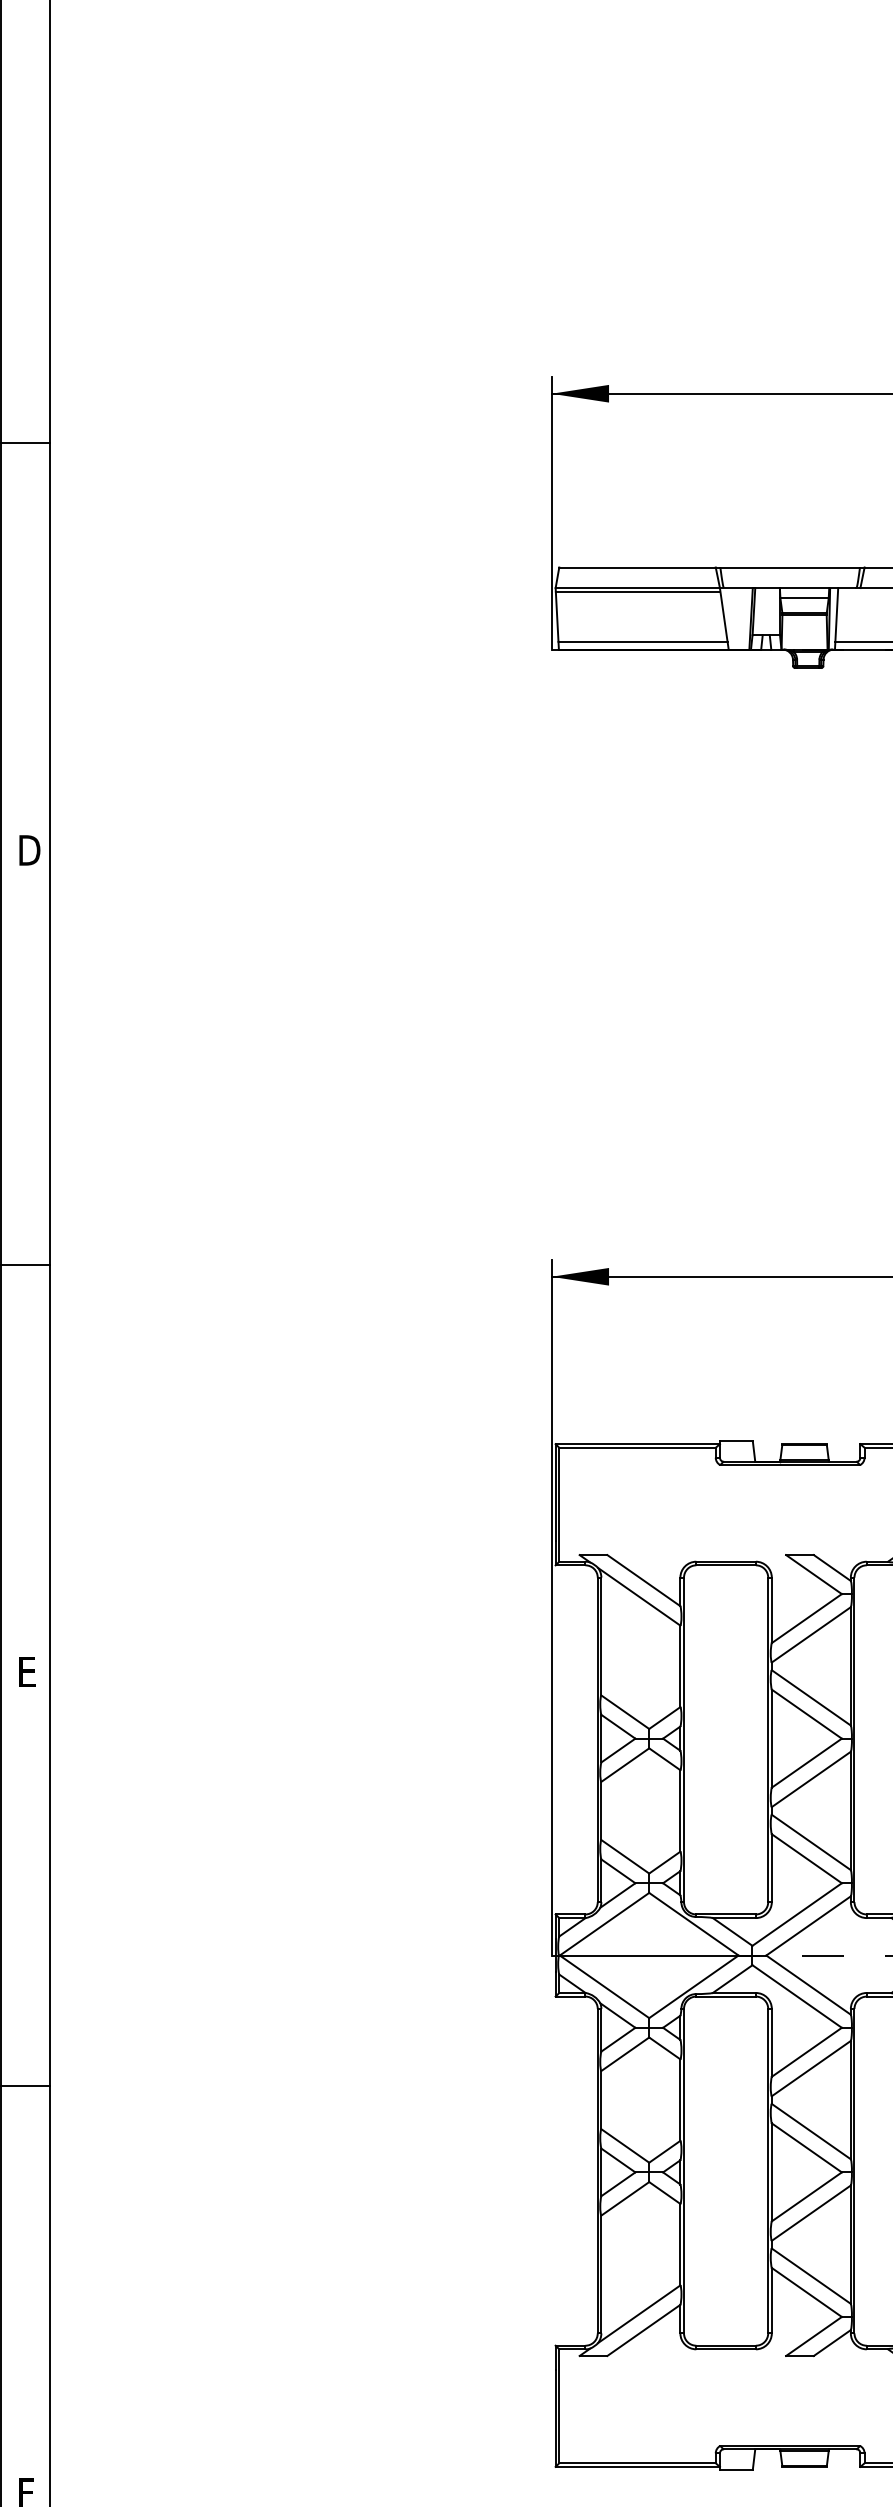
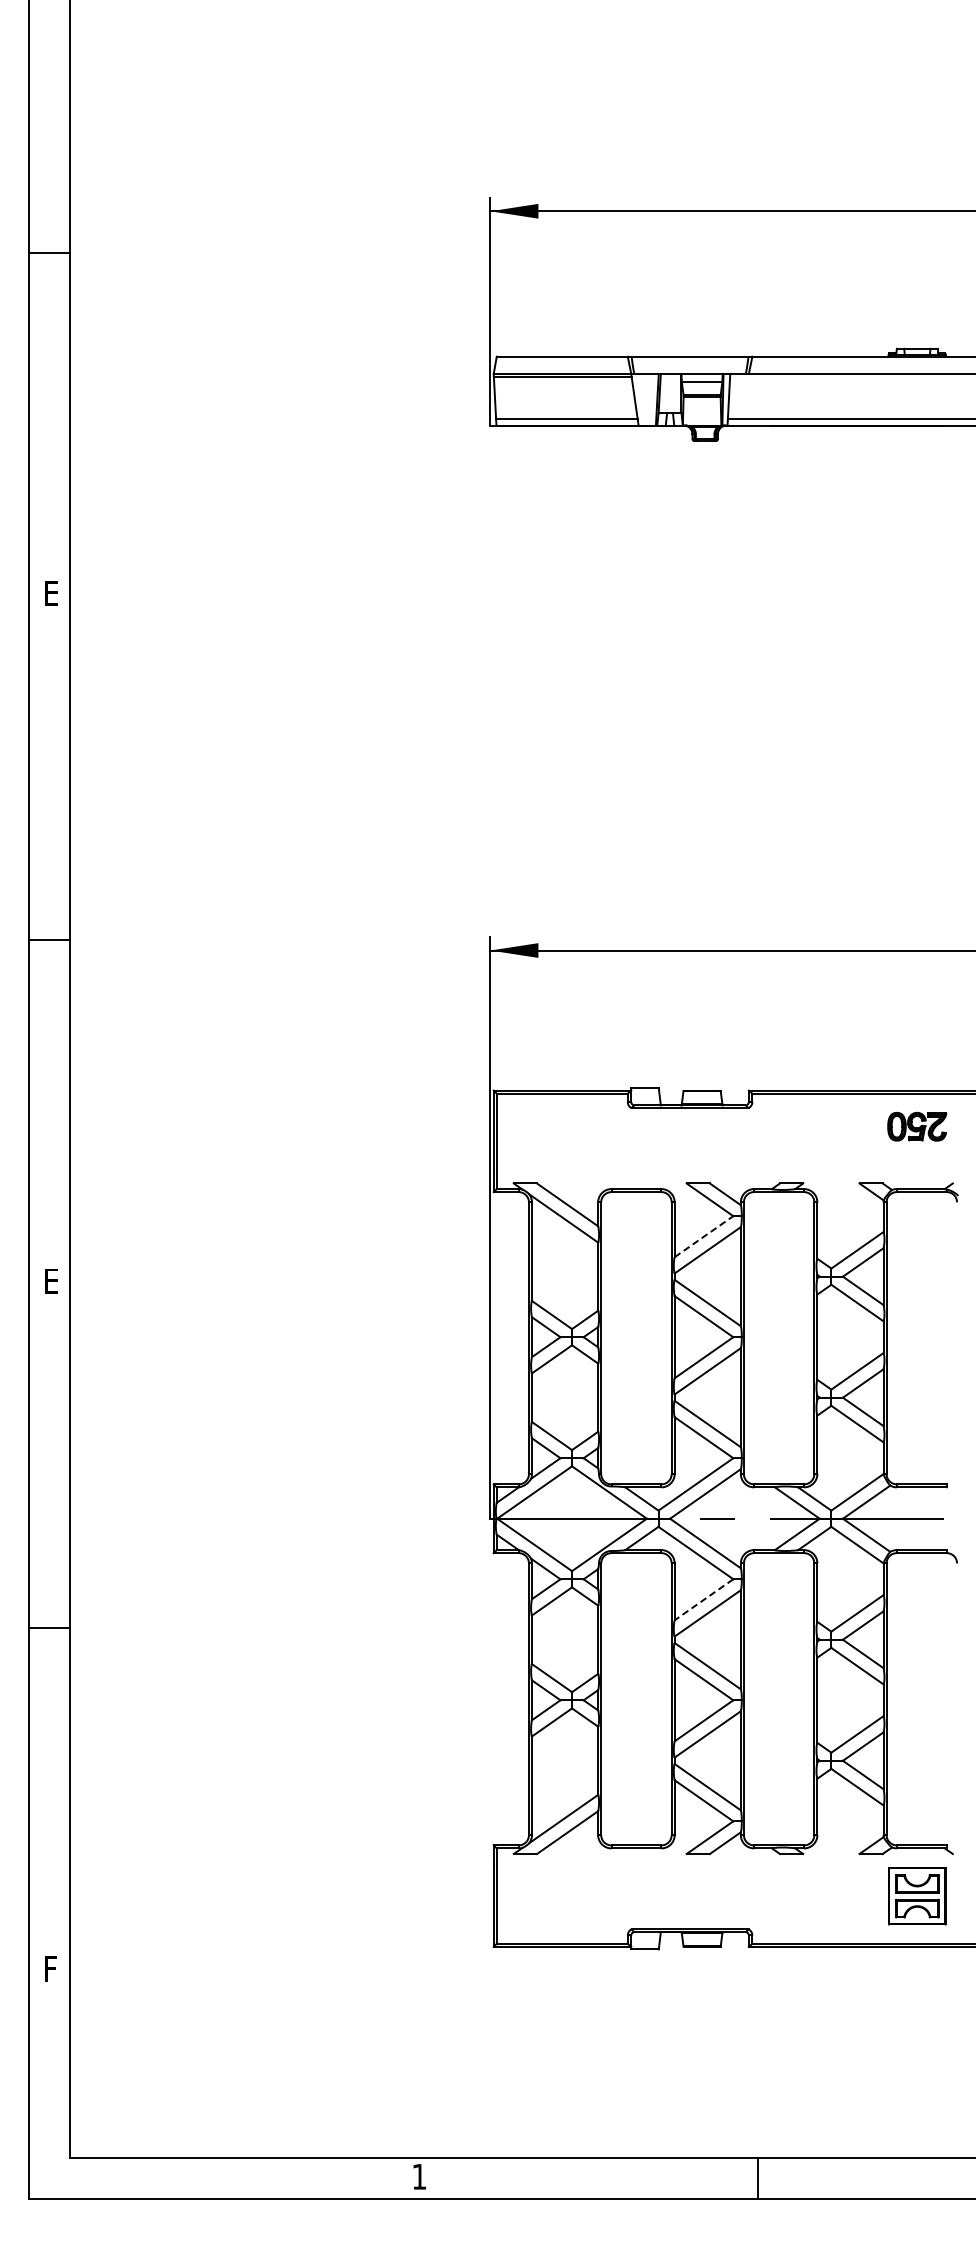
text: (29, 850) -> (53, 593), D -> E
line: (807, 1618) -> (704, 1236), solid -> dashed
line: (807, 2051) -> (704, 1599), solid -> dashed

